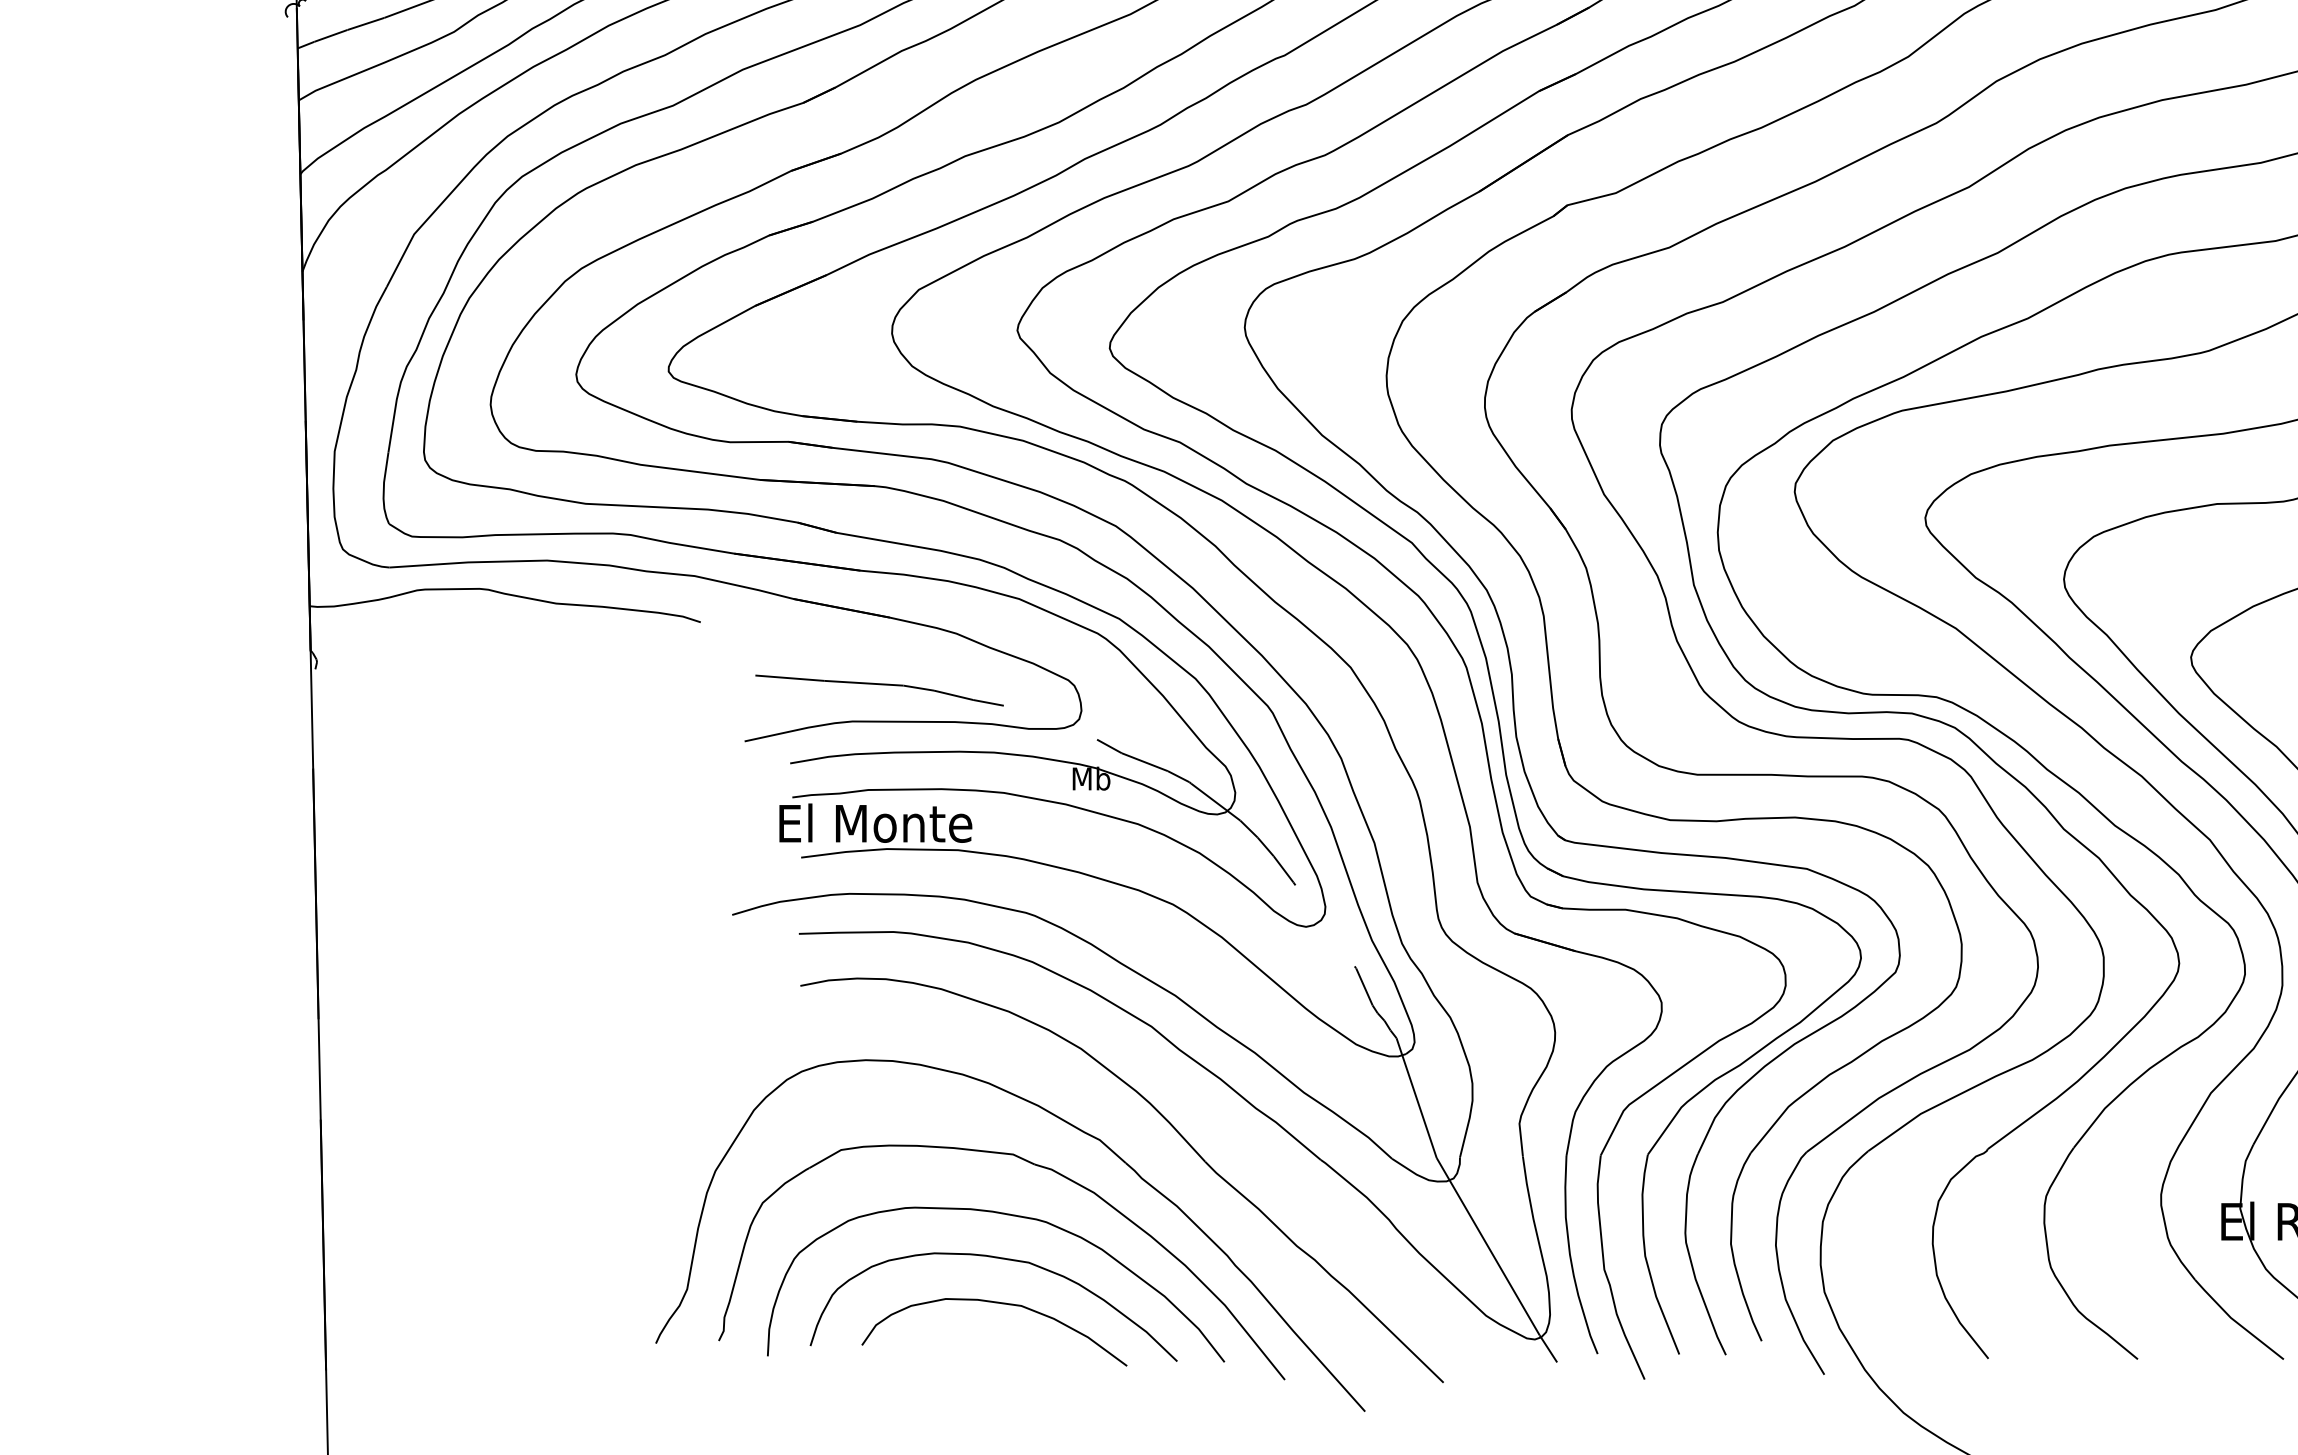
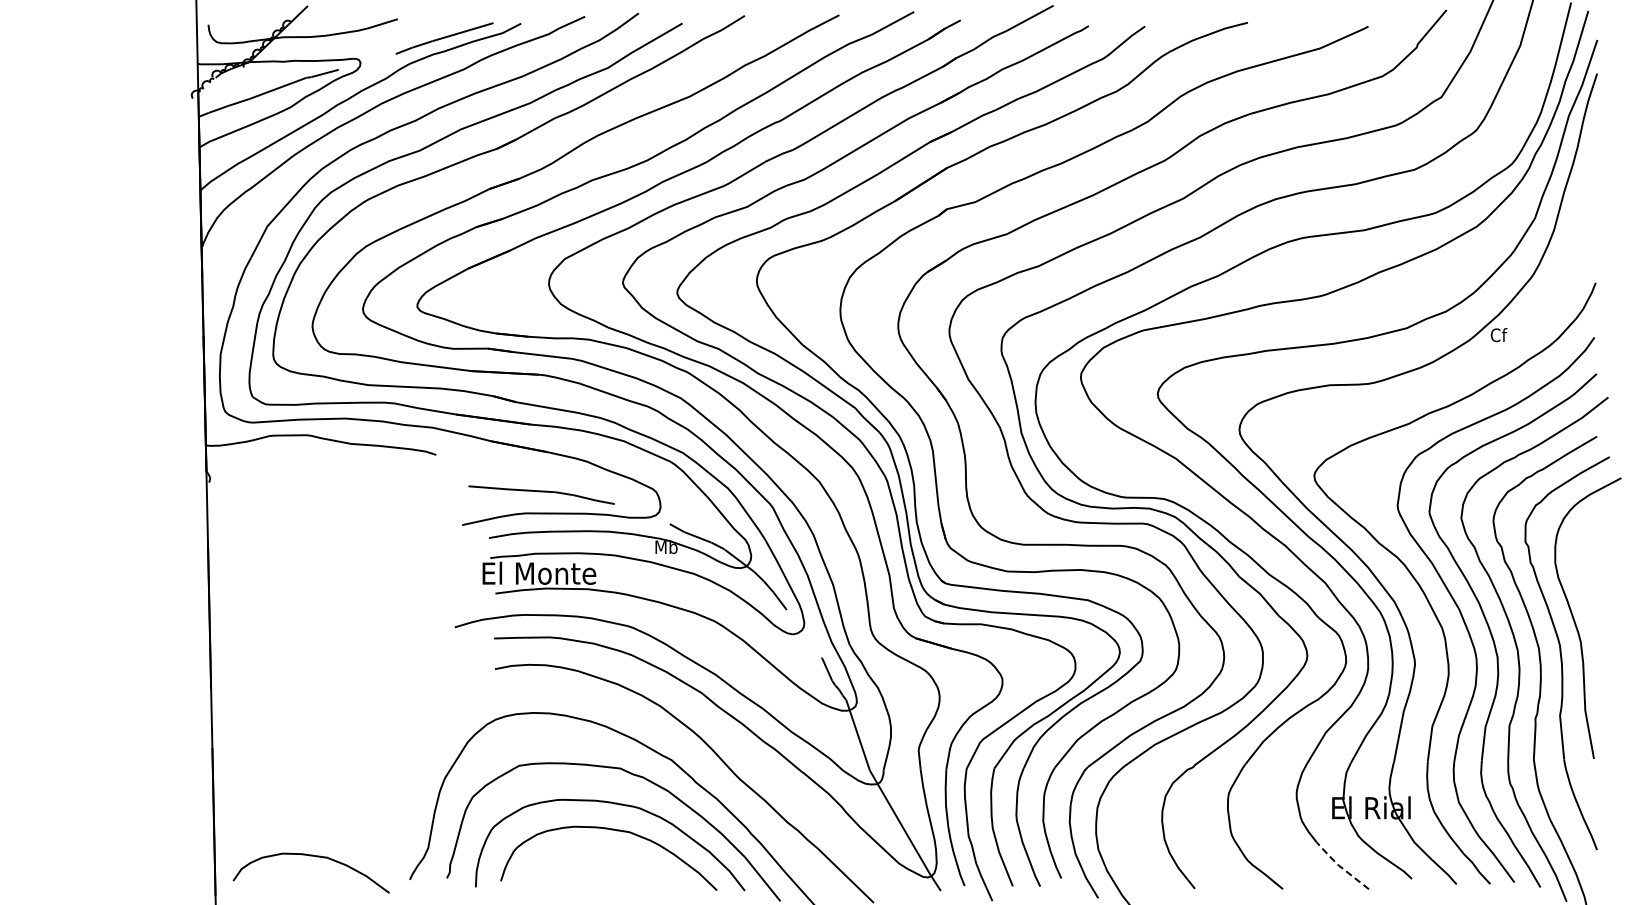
curve: (993, 1303) -> (310, 856), moved
line: (2235, 1320) -> (1340, 866), solid -> dashed

